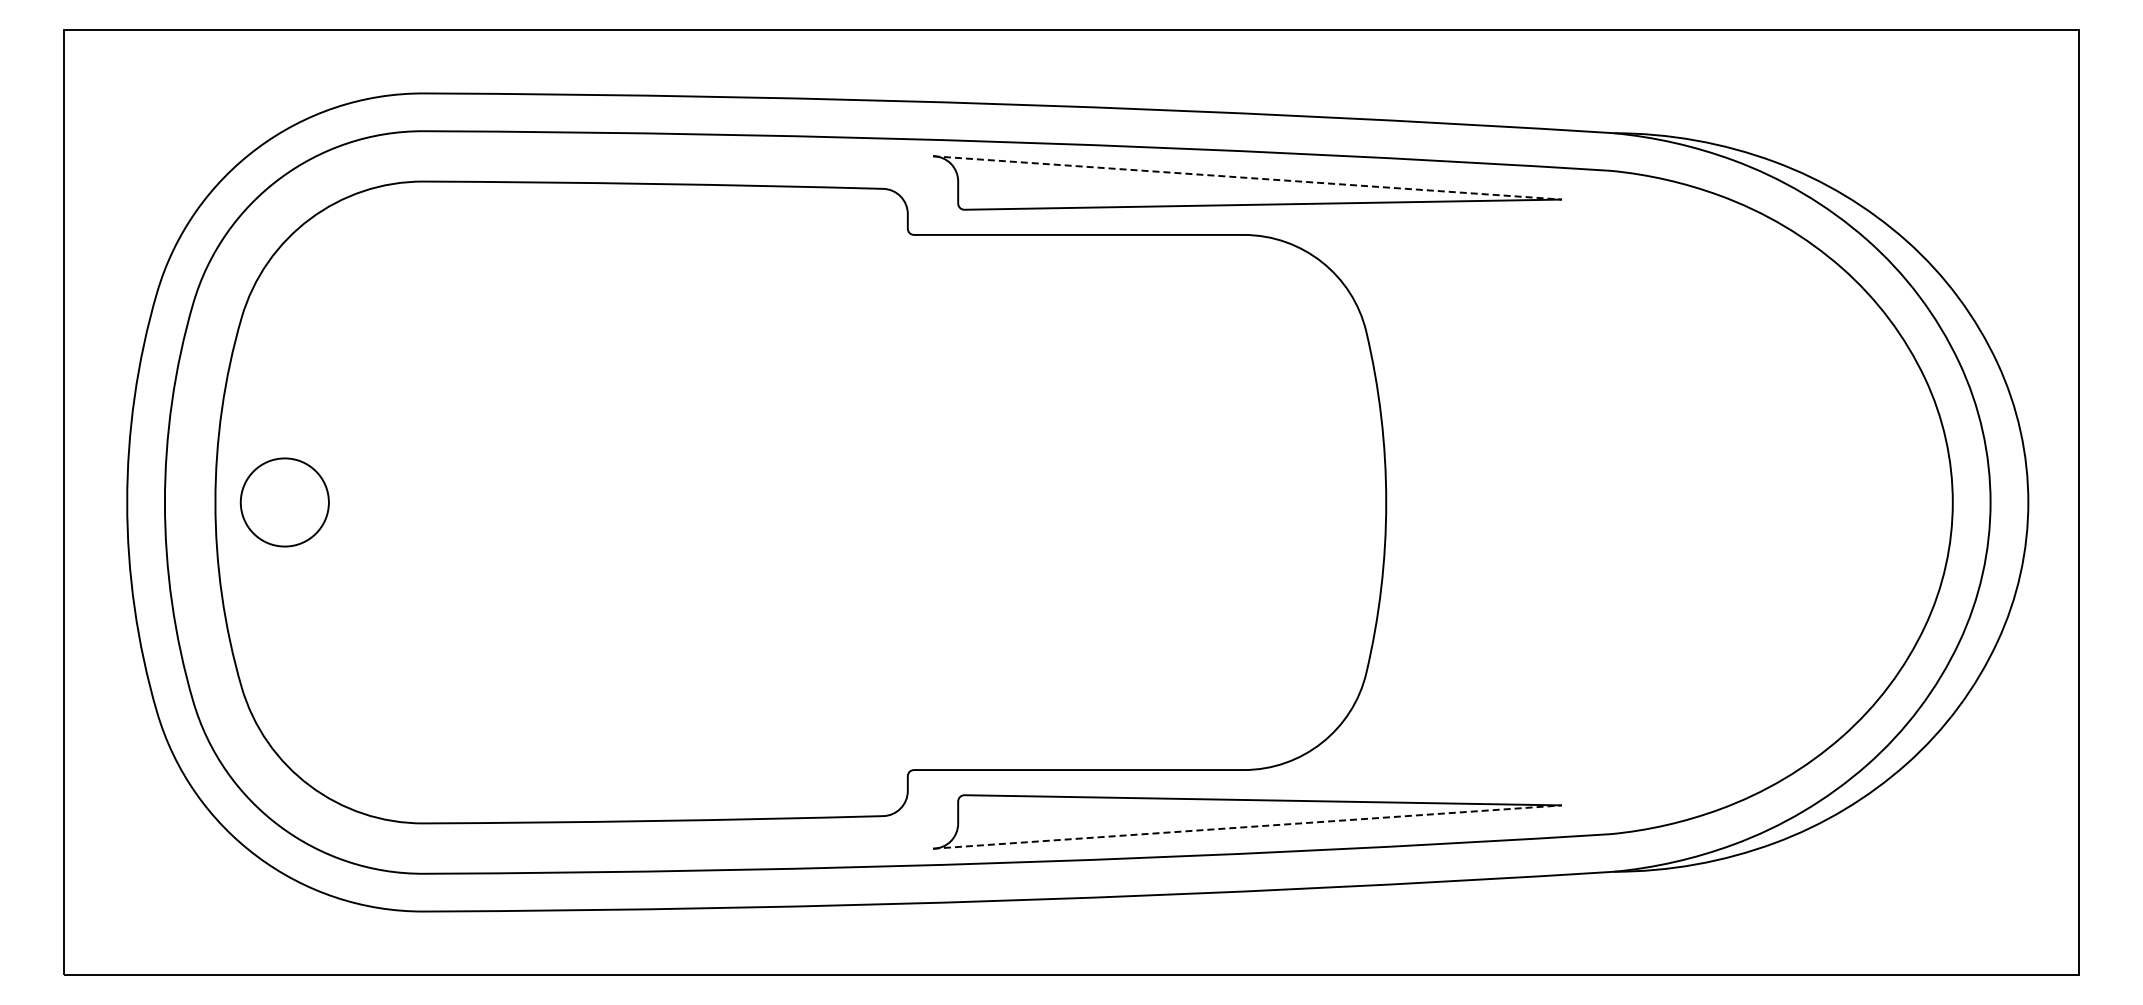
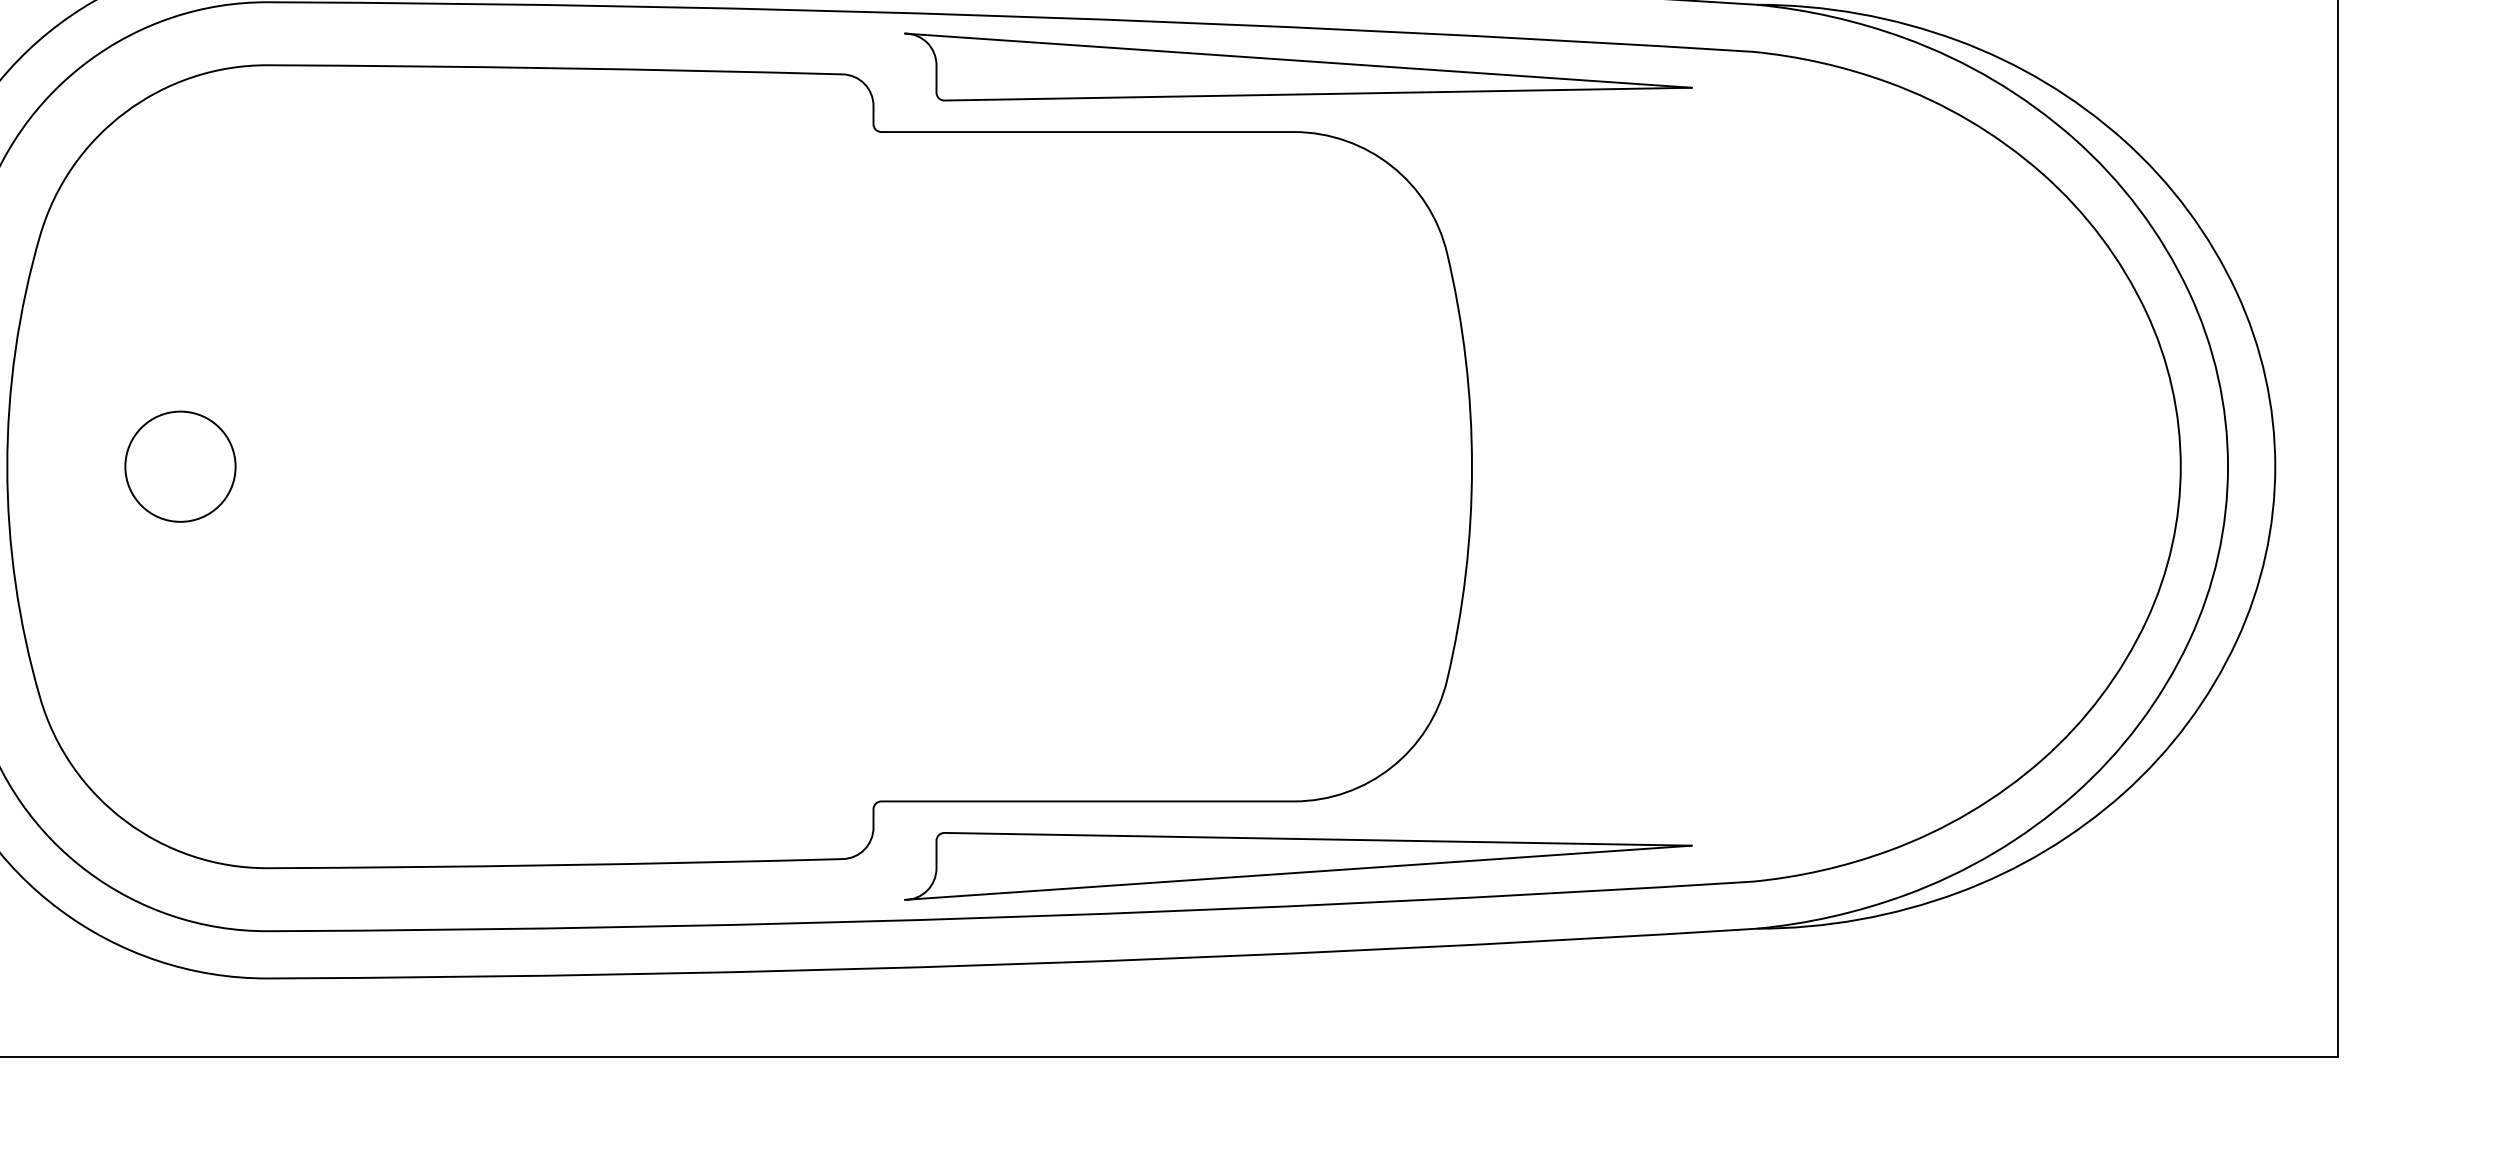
line: (1248, 177) -> (1299, 60), dashed -> solid
circle: (284, 502) -> (180, 466), moved
line: (1248, 827) -> (1299, 873), dashed -> solid

